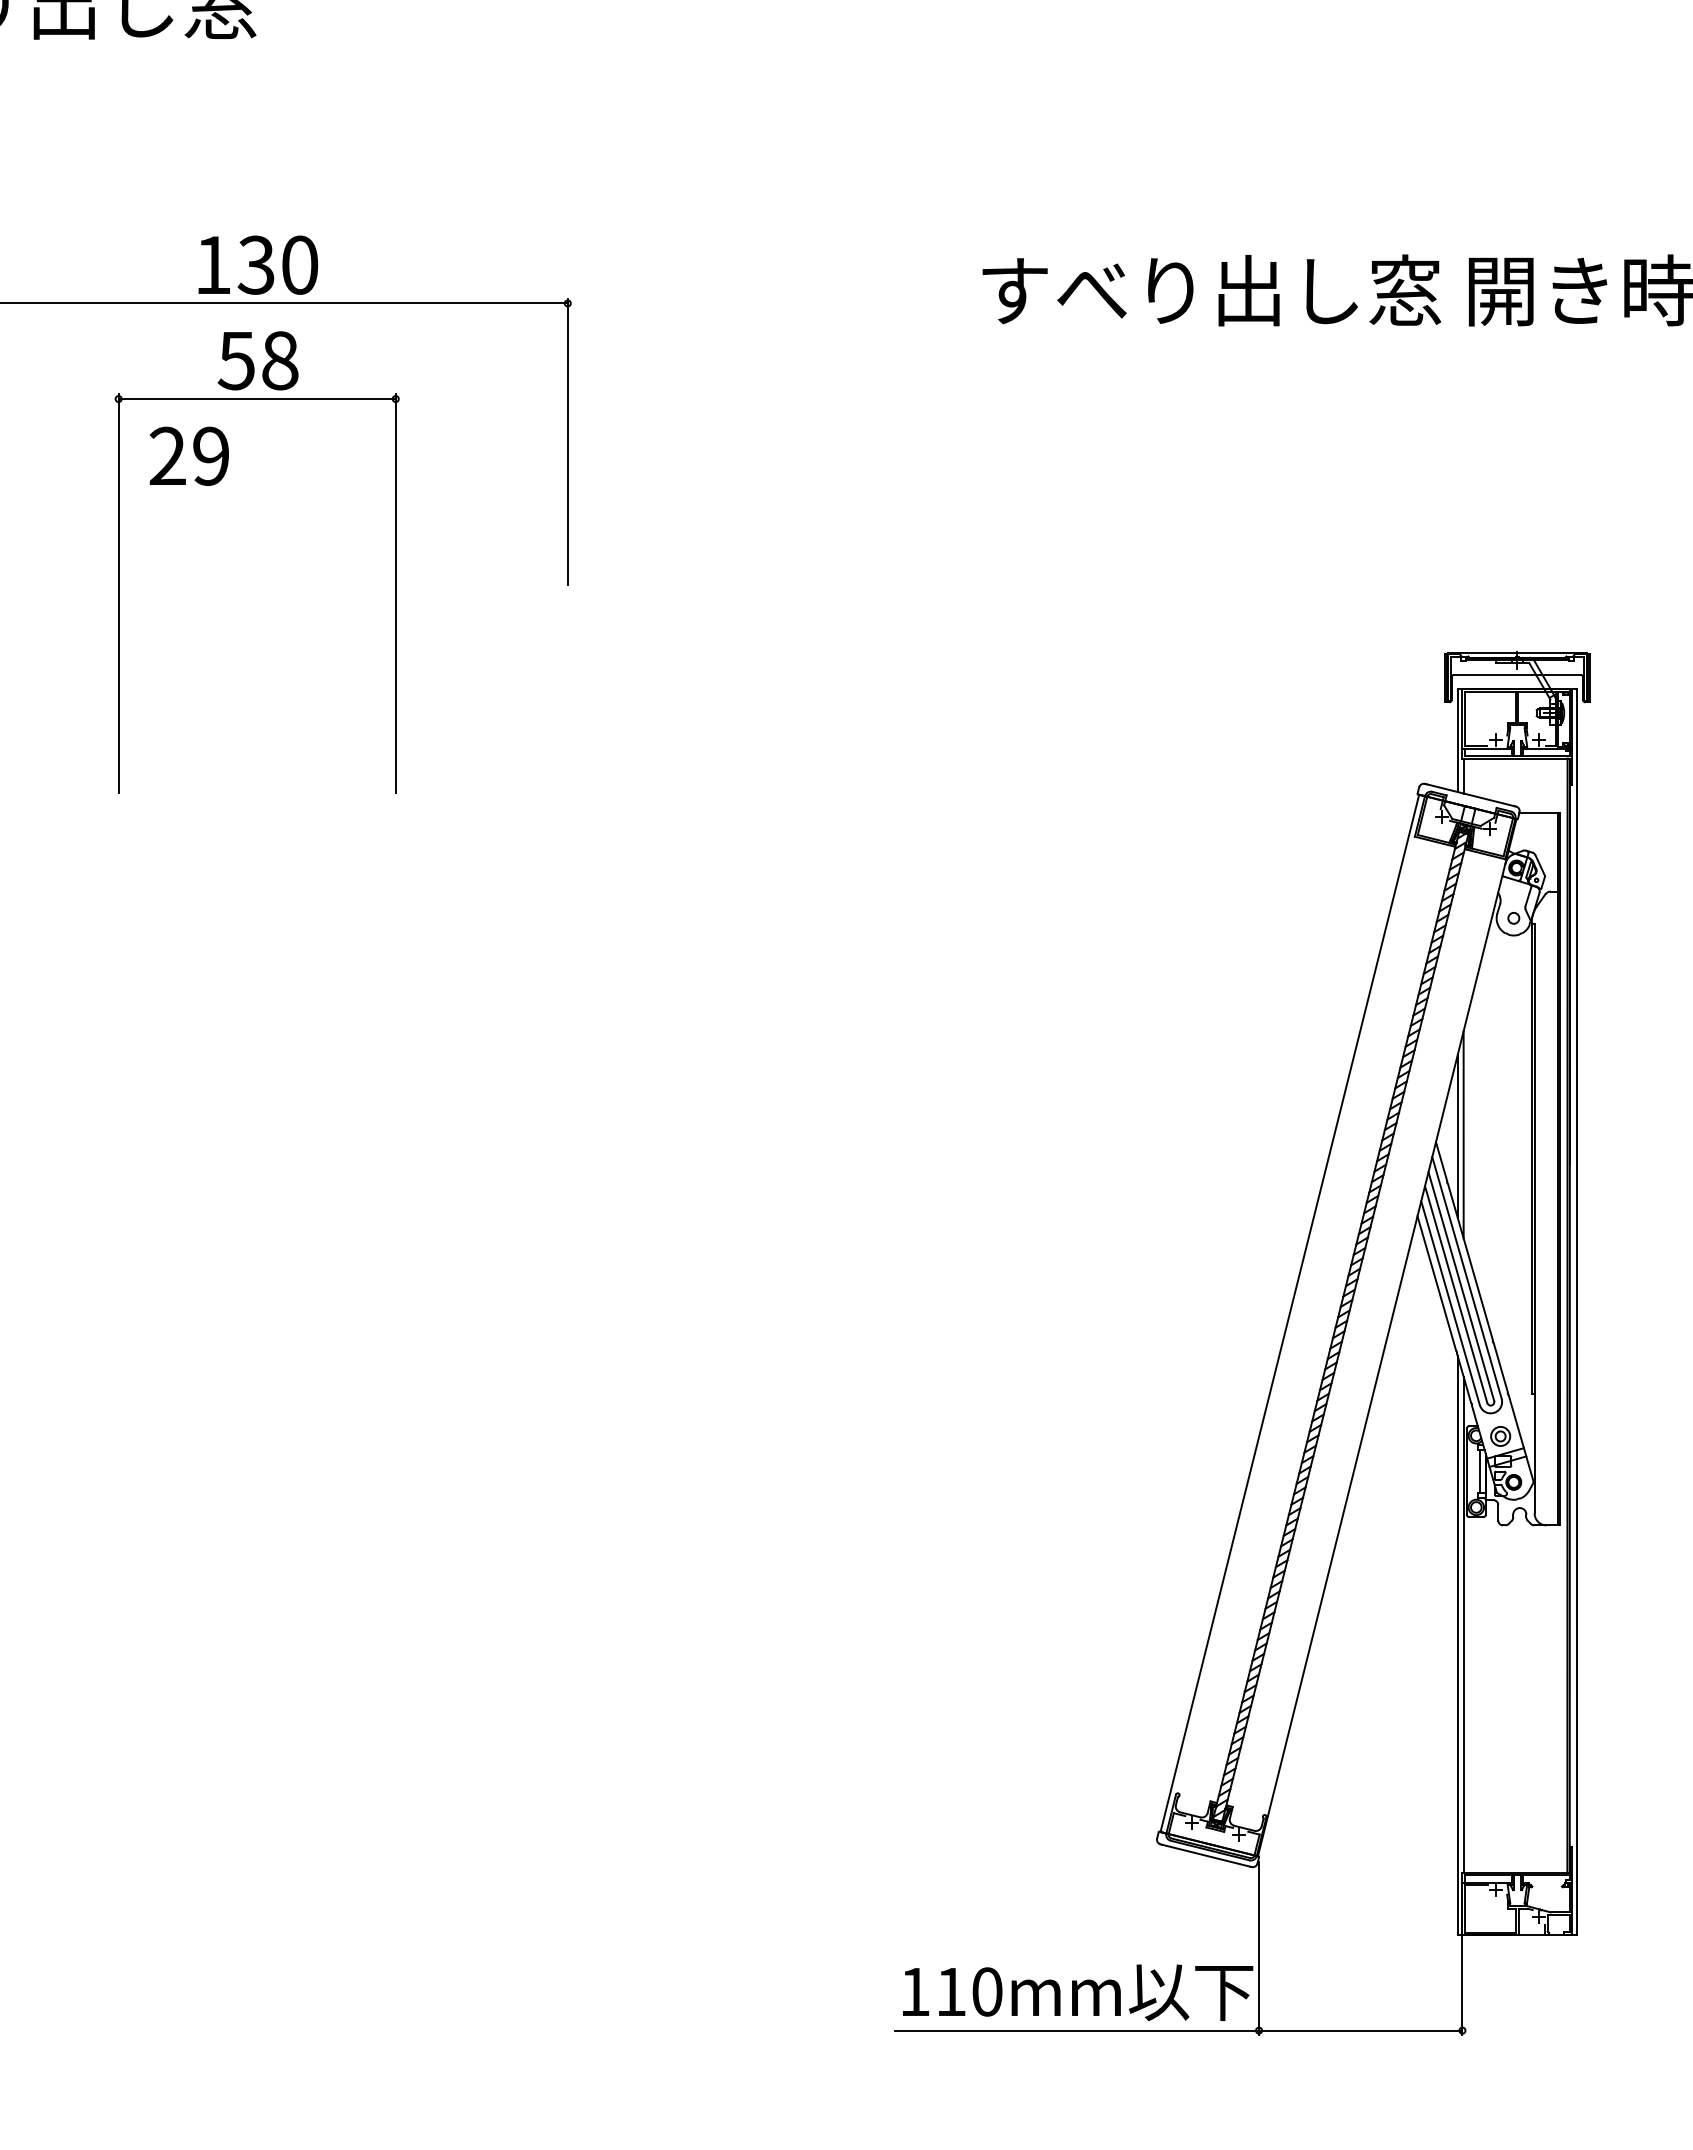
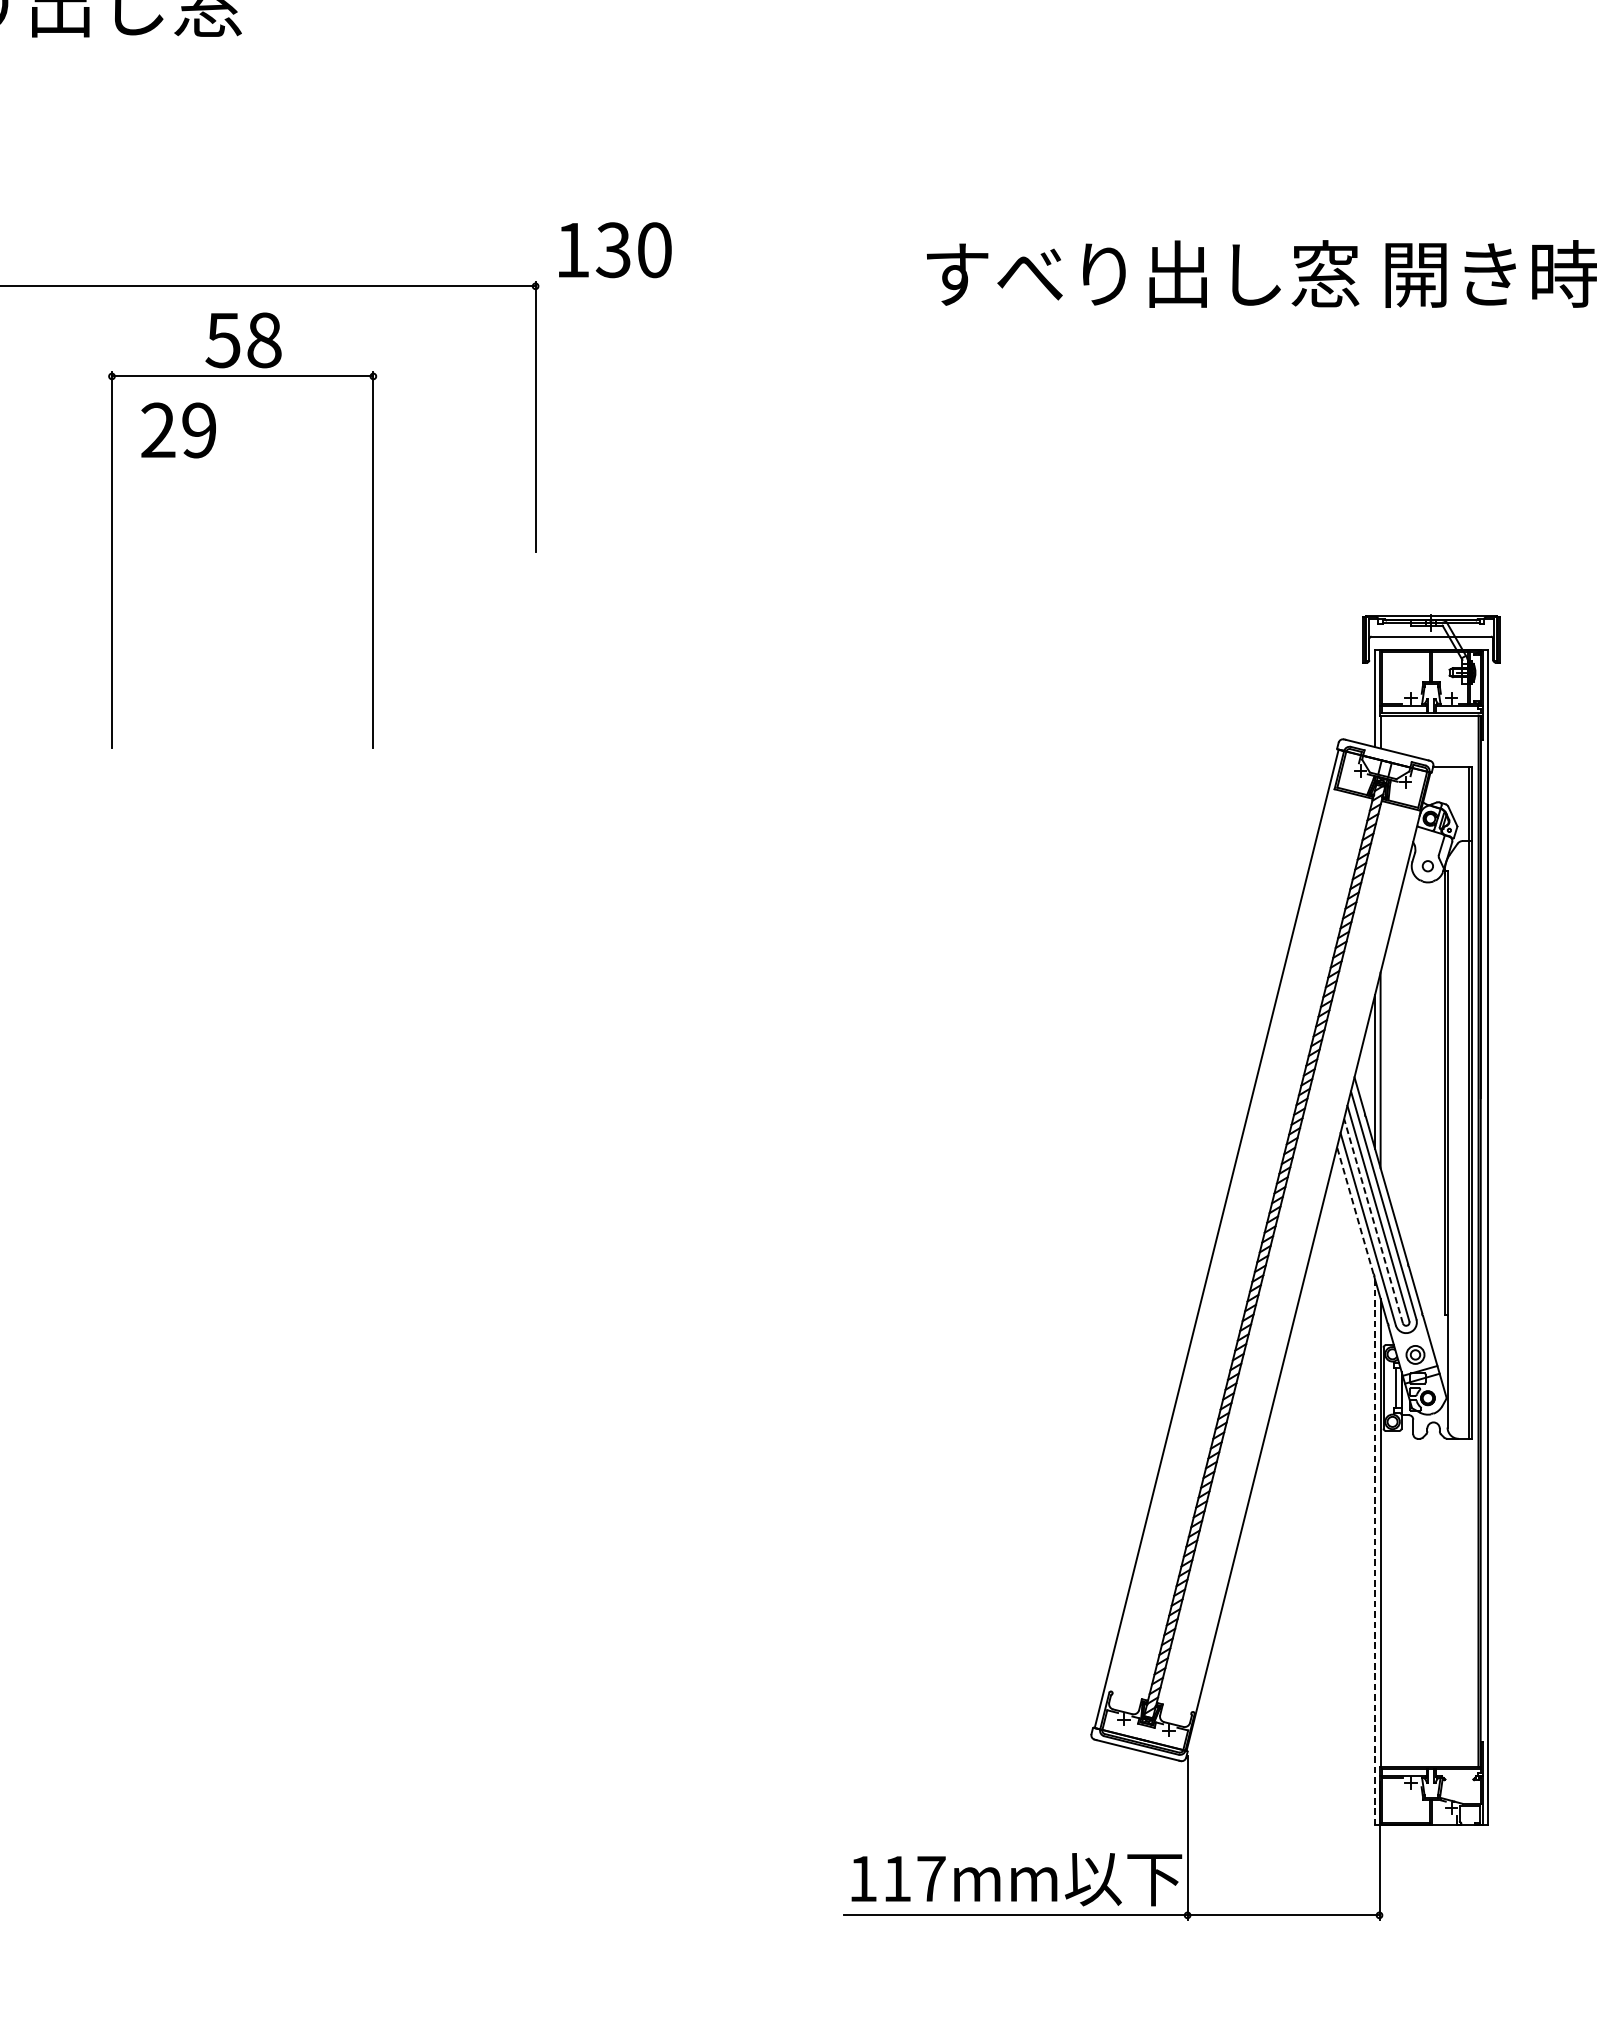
text: (258, 264) -> (615, 249), moved
line: (1436, 1283) -> (1354, 1210), solid -> dashed
line: (1456, 1294) -> (1373, 1221), solid -> dashed
line: (1457, 1646) -> (1374, 1553), solid -> dashed
text: (987, 1991) -> (931, 1878), 110mm -> 117mm

